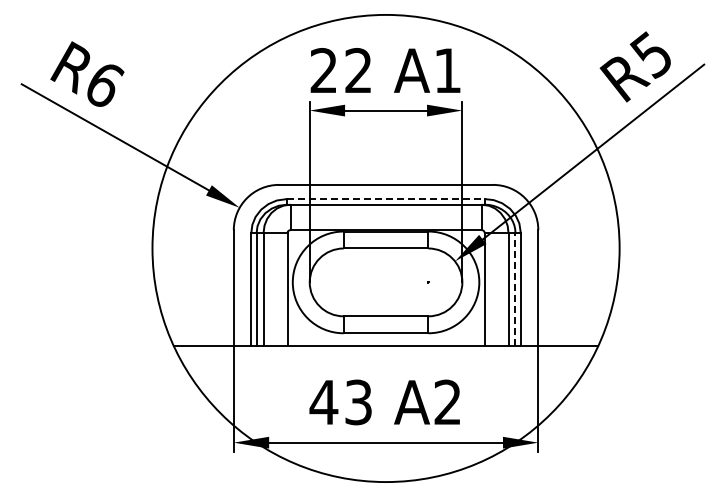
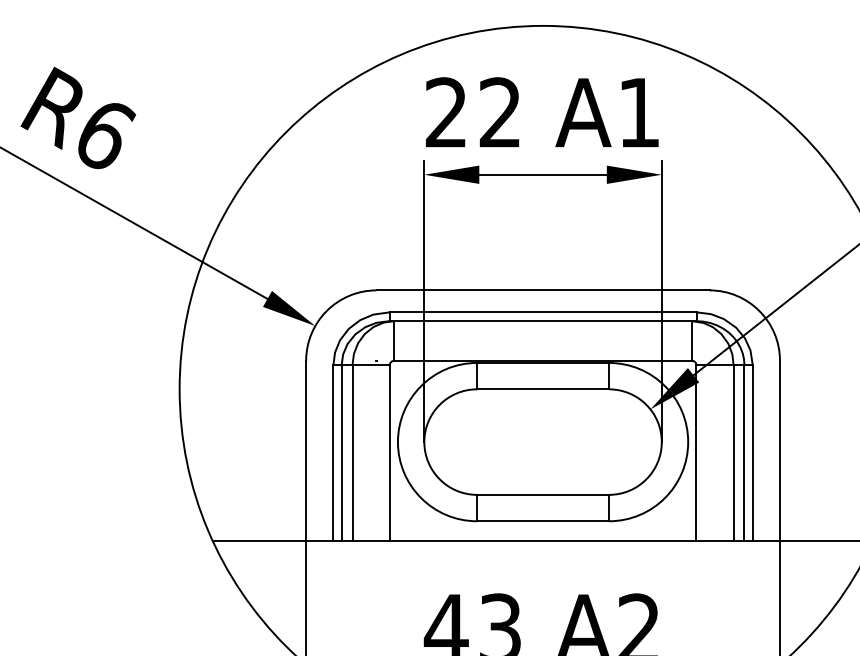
line: (386, 199) -> (543, 313), dashed -> solid
line: (515, 289) -> (744, 453), dashed -> solid

